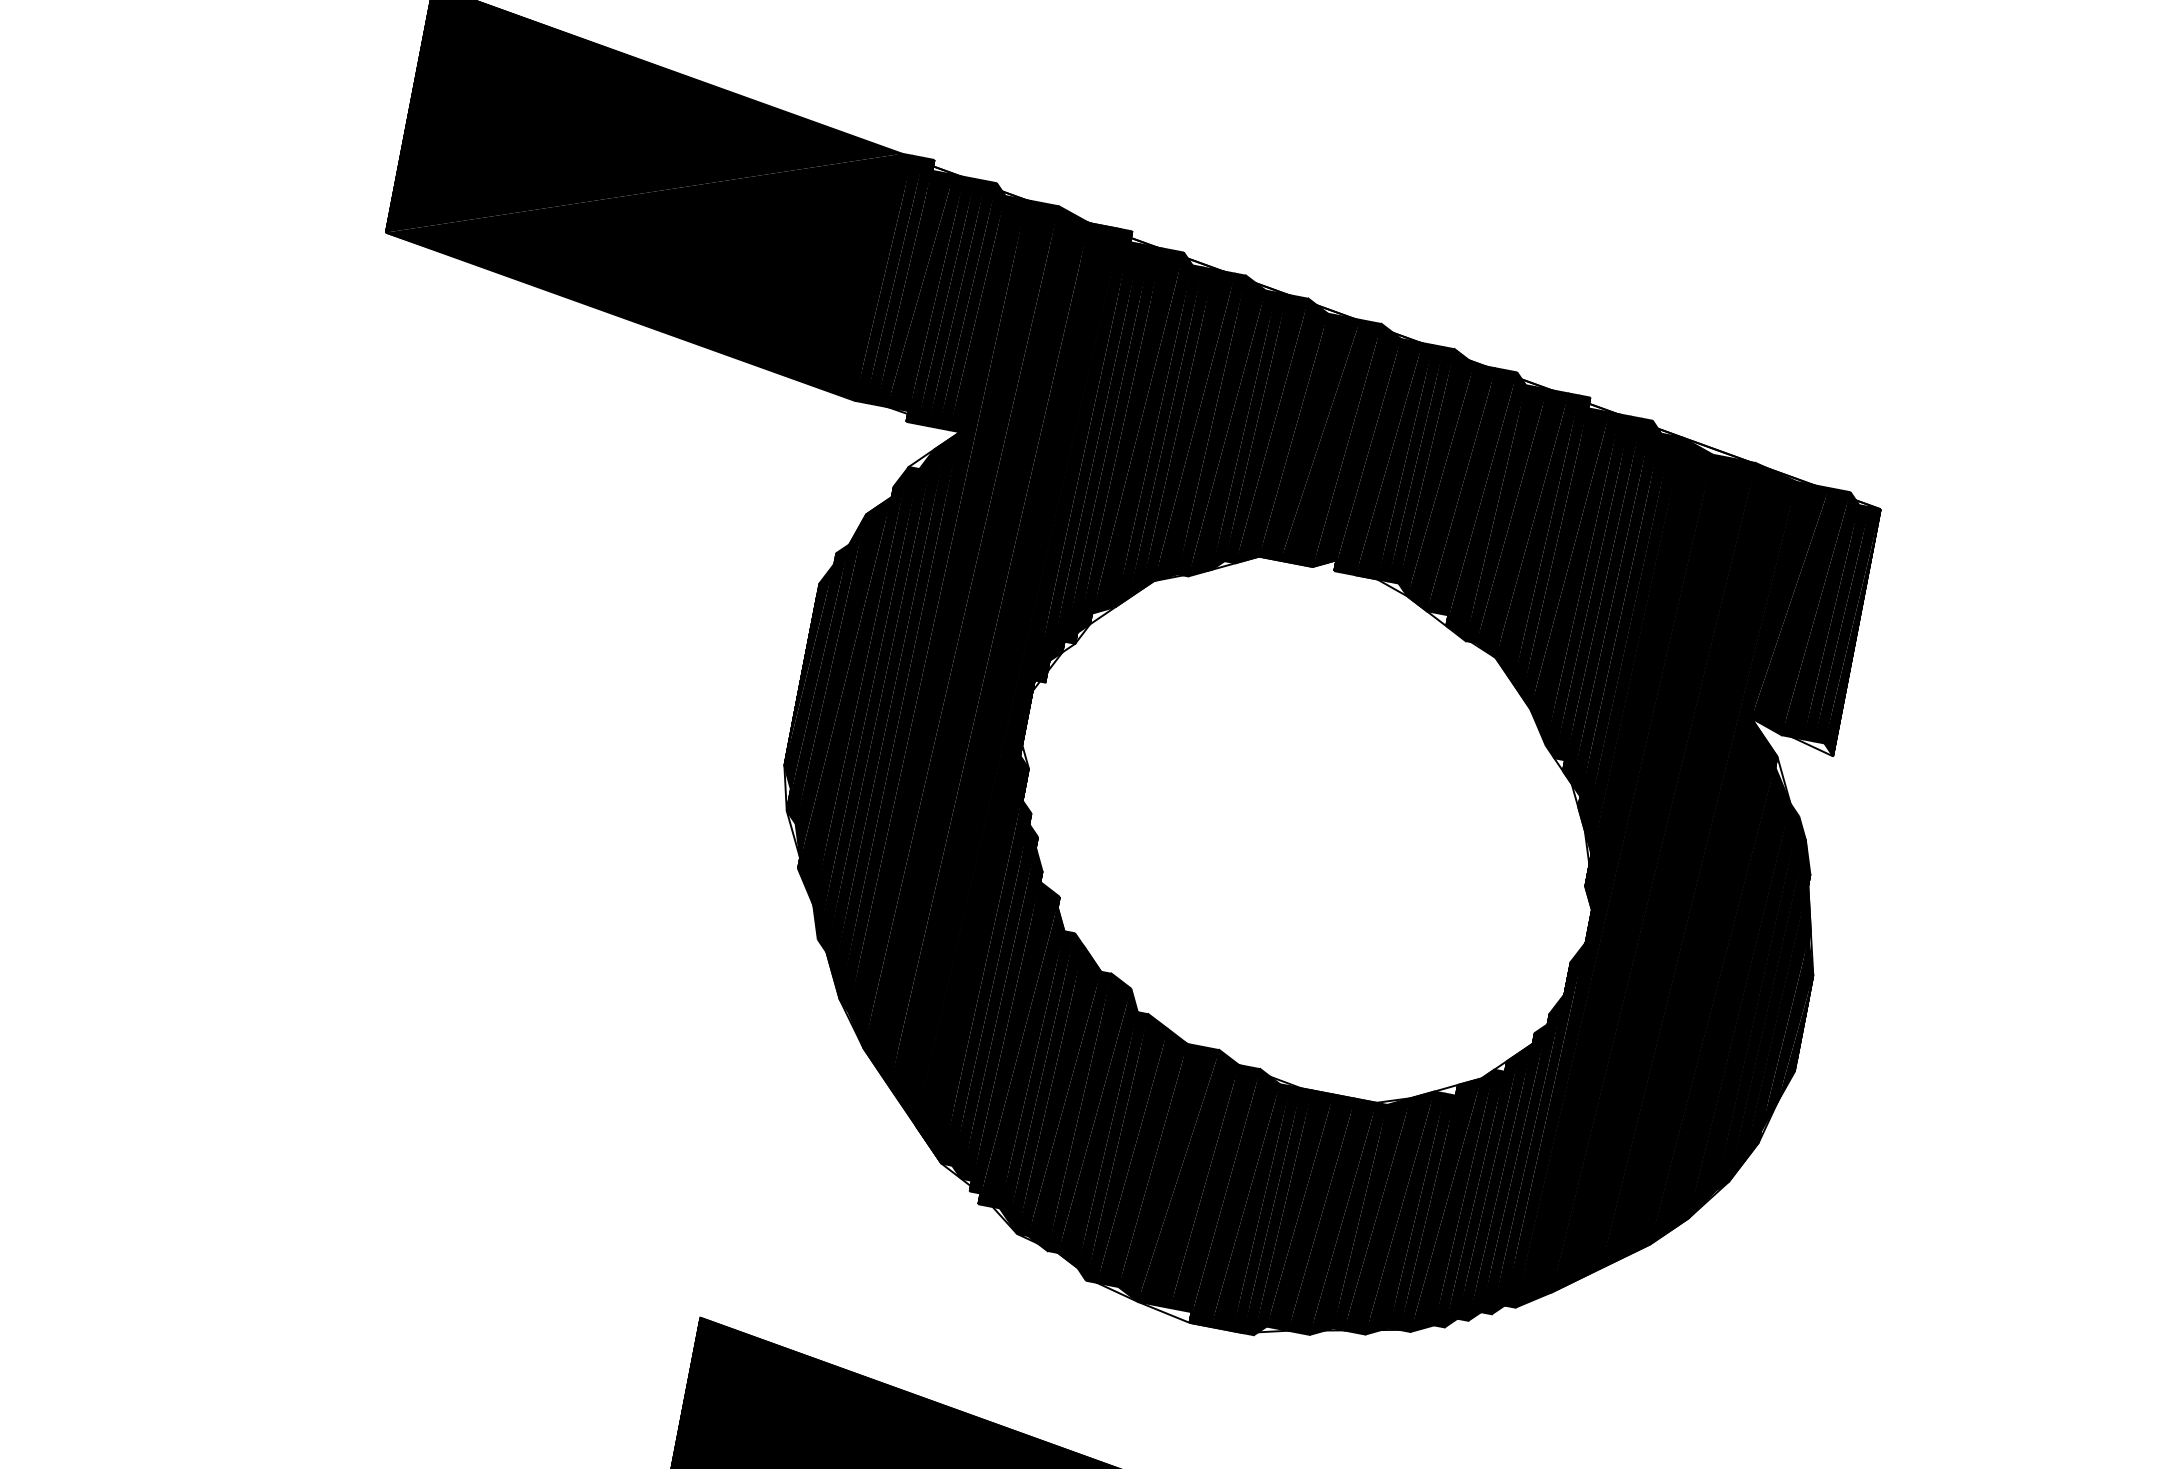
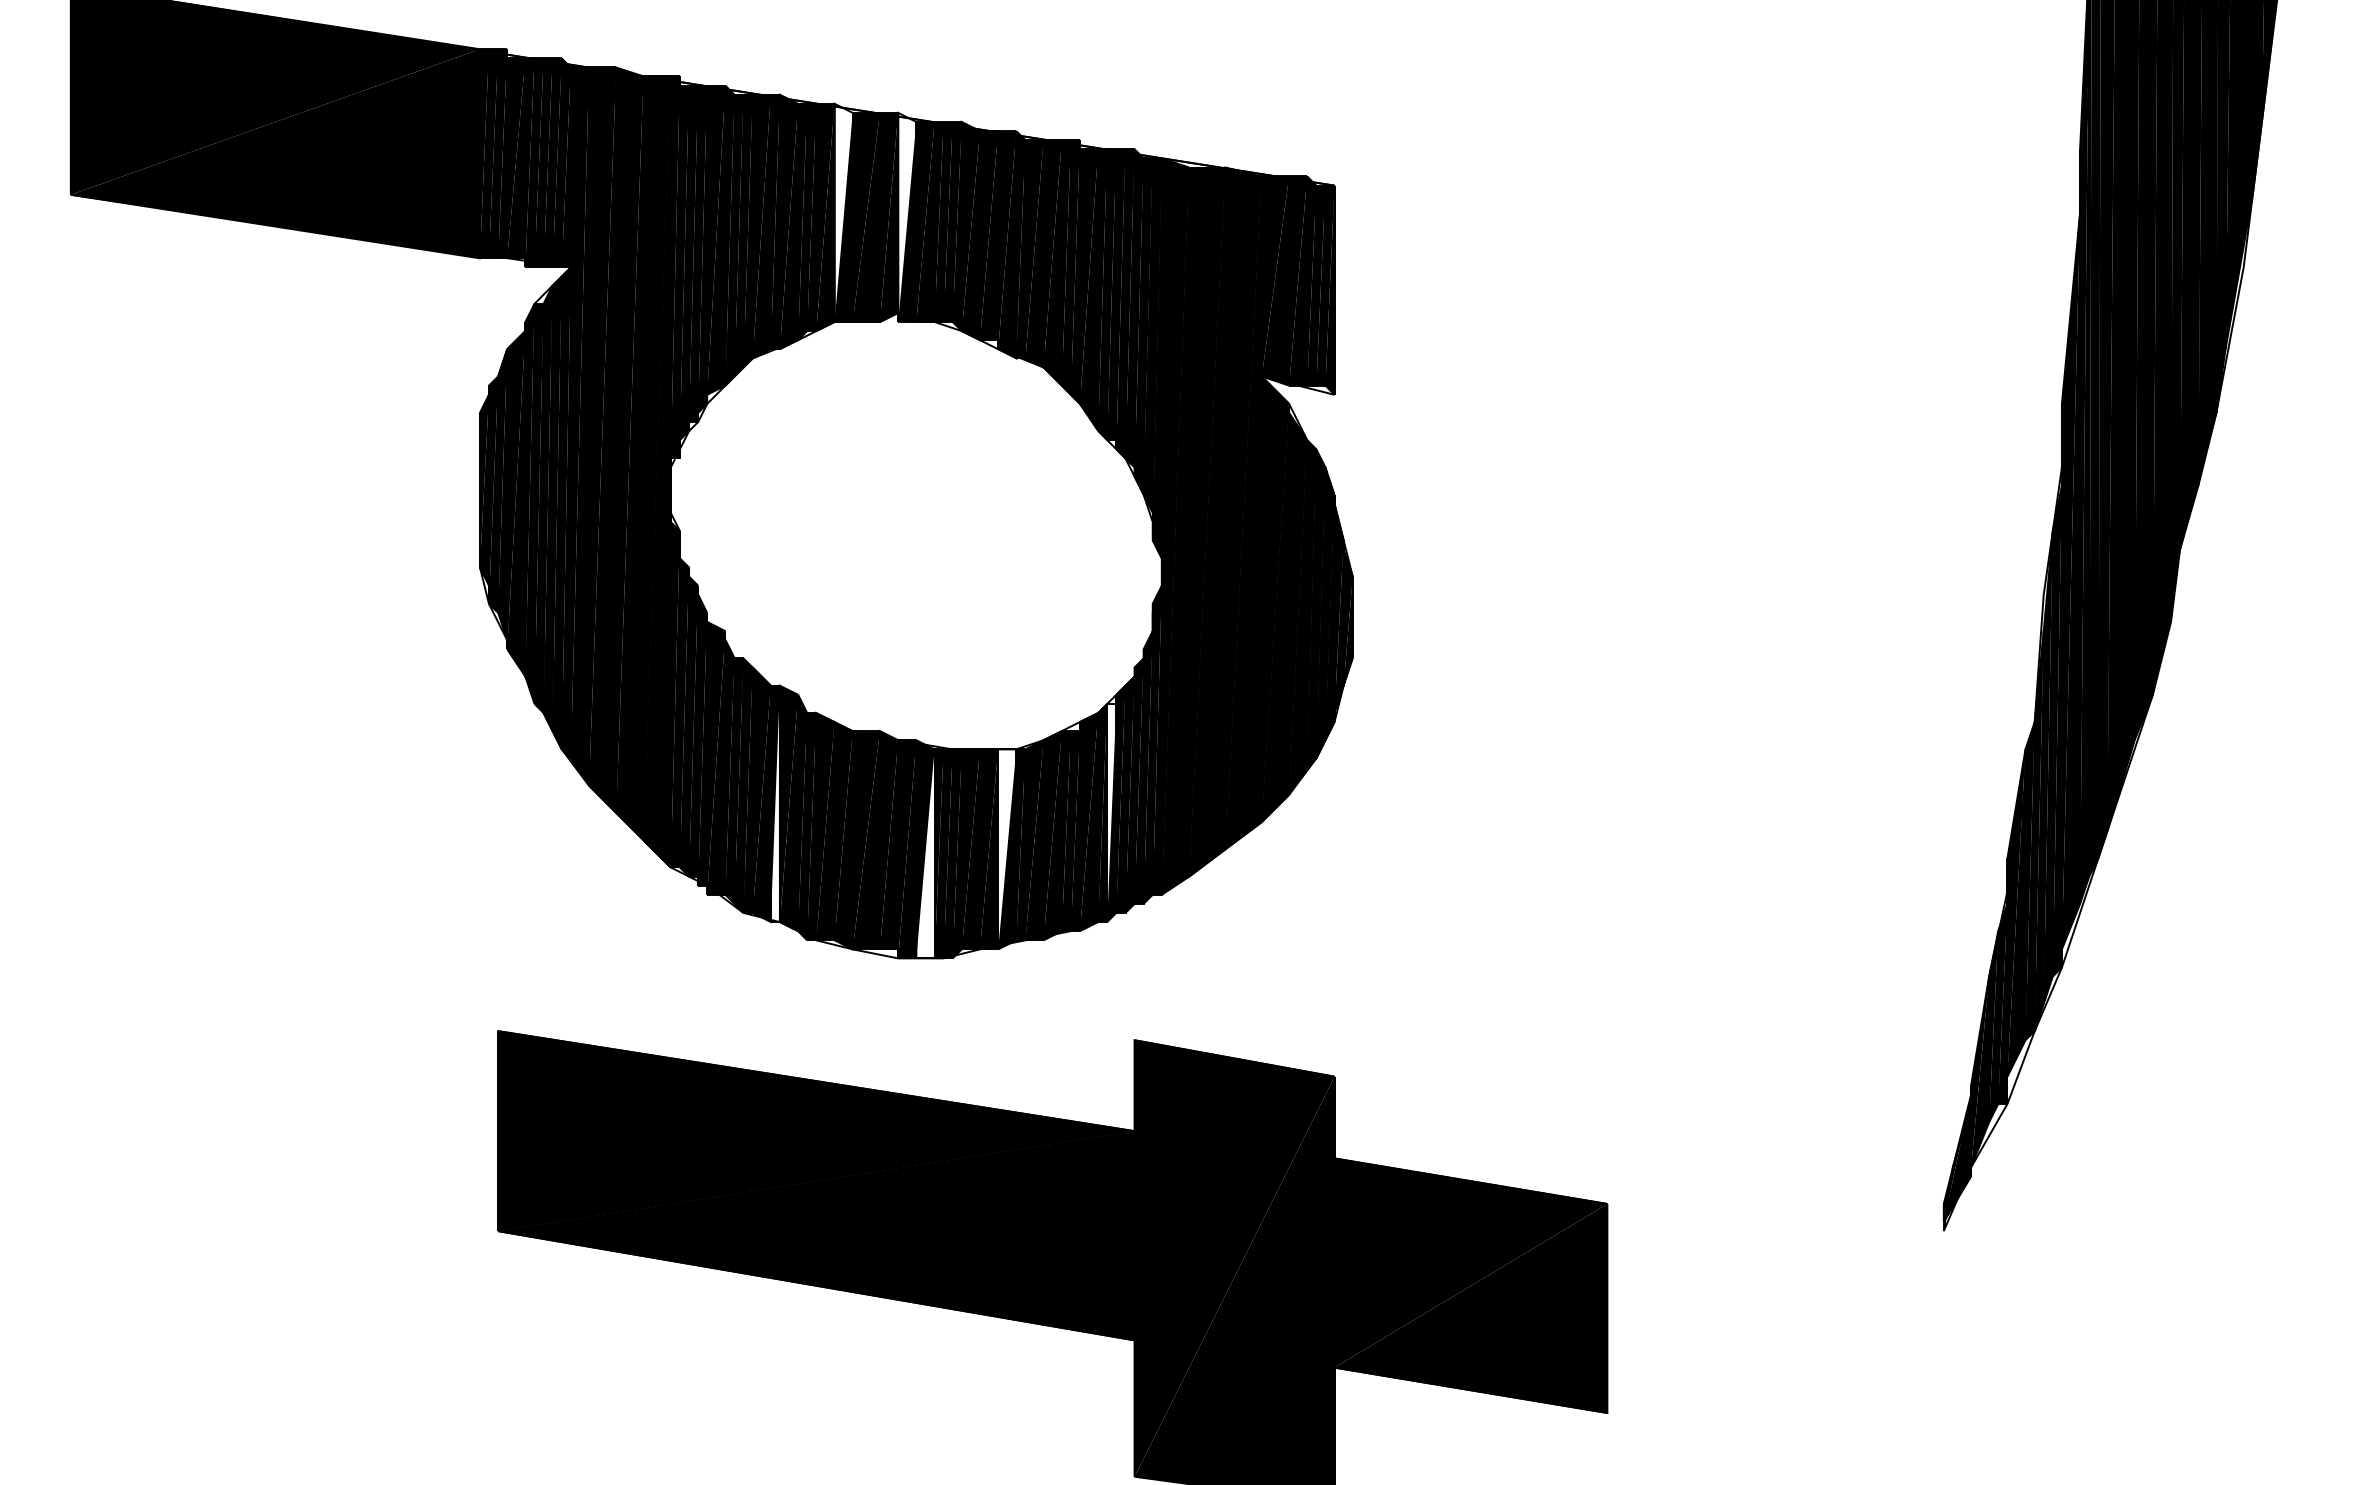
fill: (1294, 429) -> (843, 212), removed
fill: (1369, 449) -> (907, 217), removed
fill: (1078, 1111) -> (774, 803), removed
fill: (1474, 1198) -> (1111, 812), removed
fill: (1245, 1205) -> (925, 853), removed
fill: (1343, 1219) -> (1007, 849), removed

